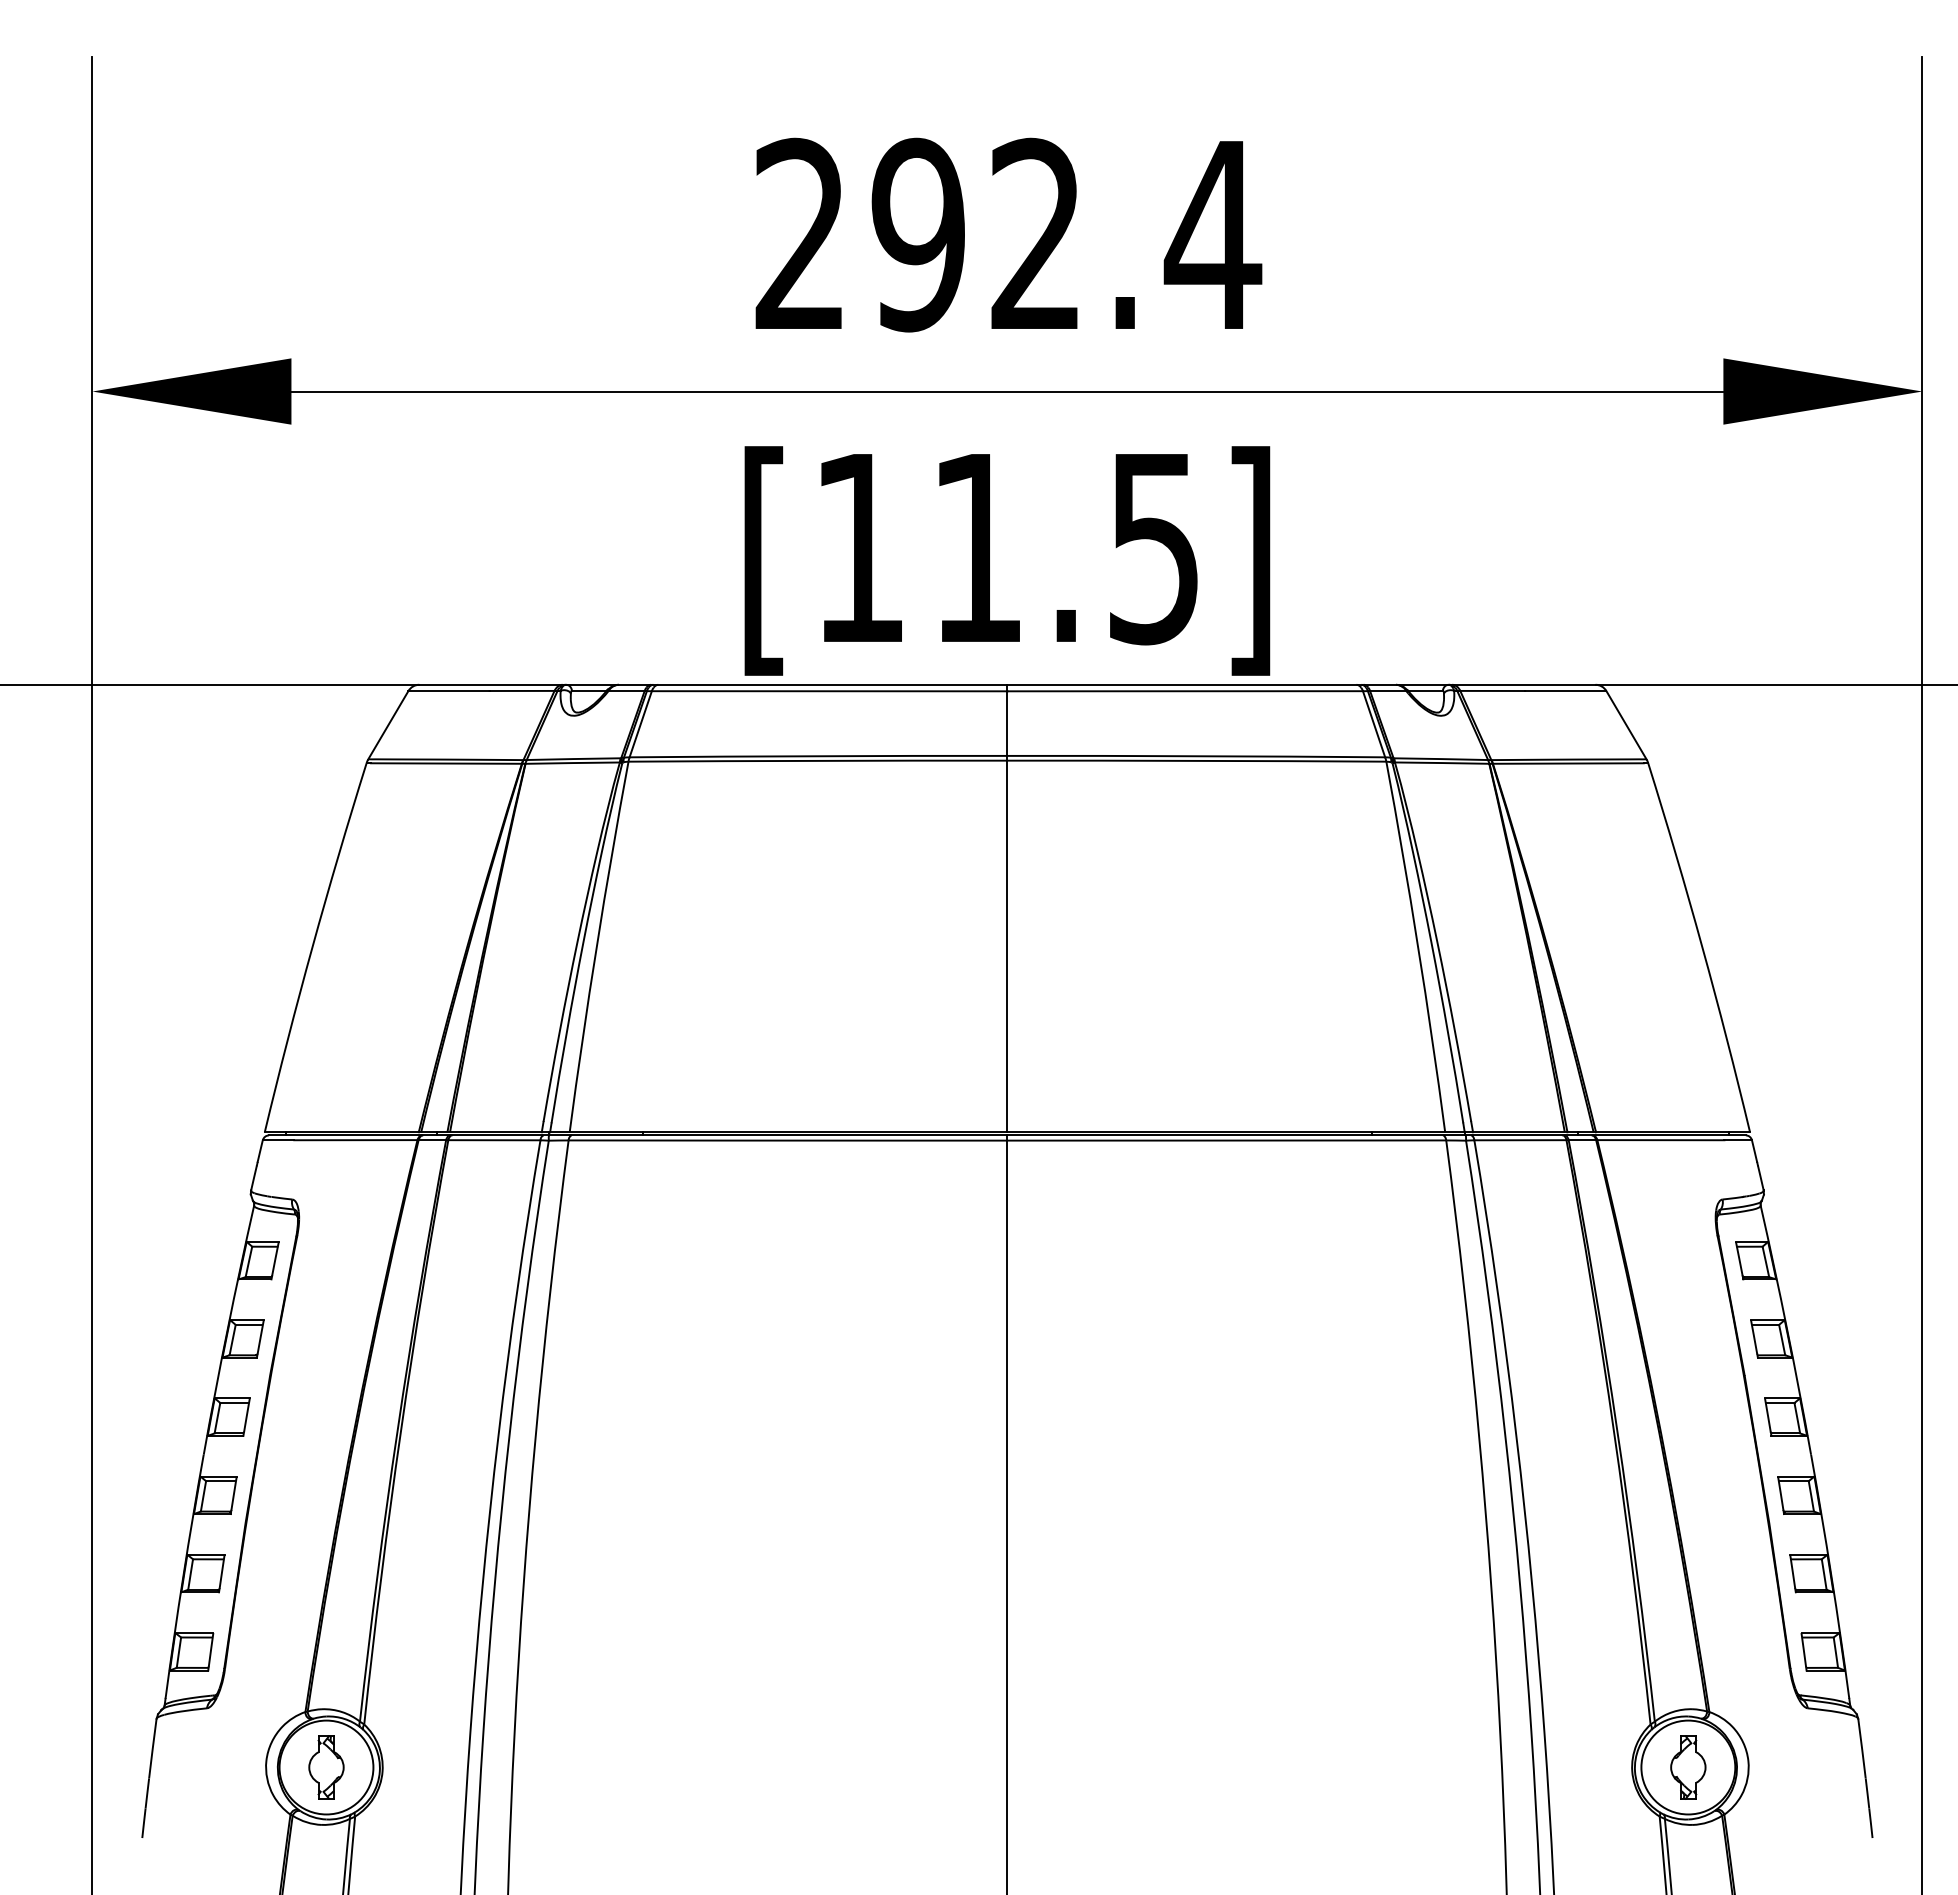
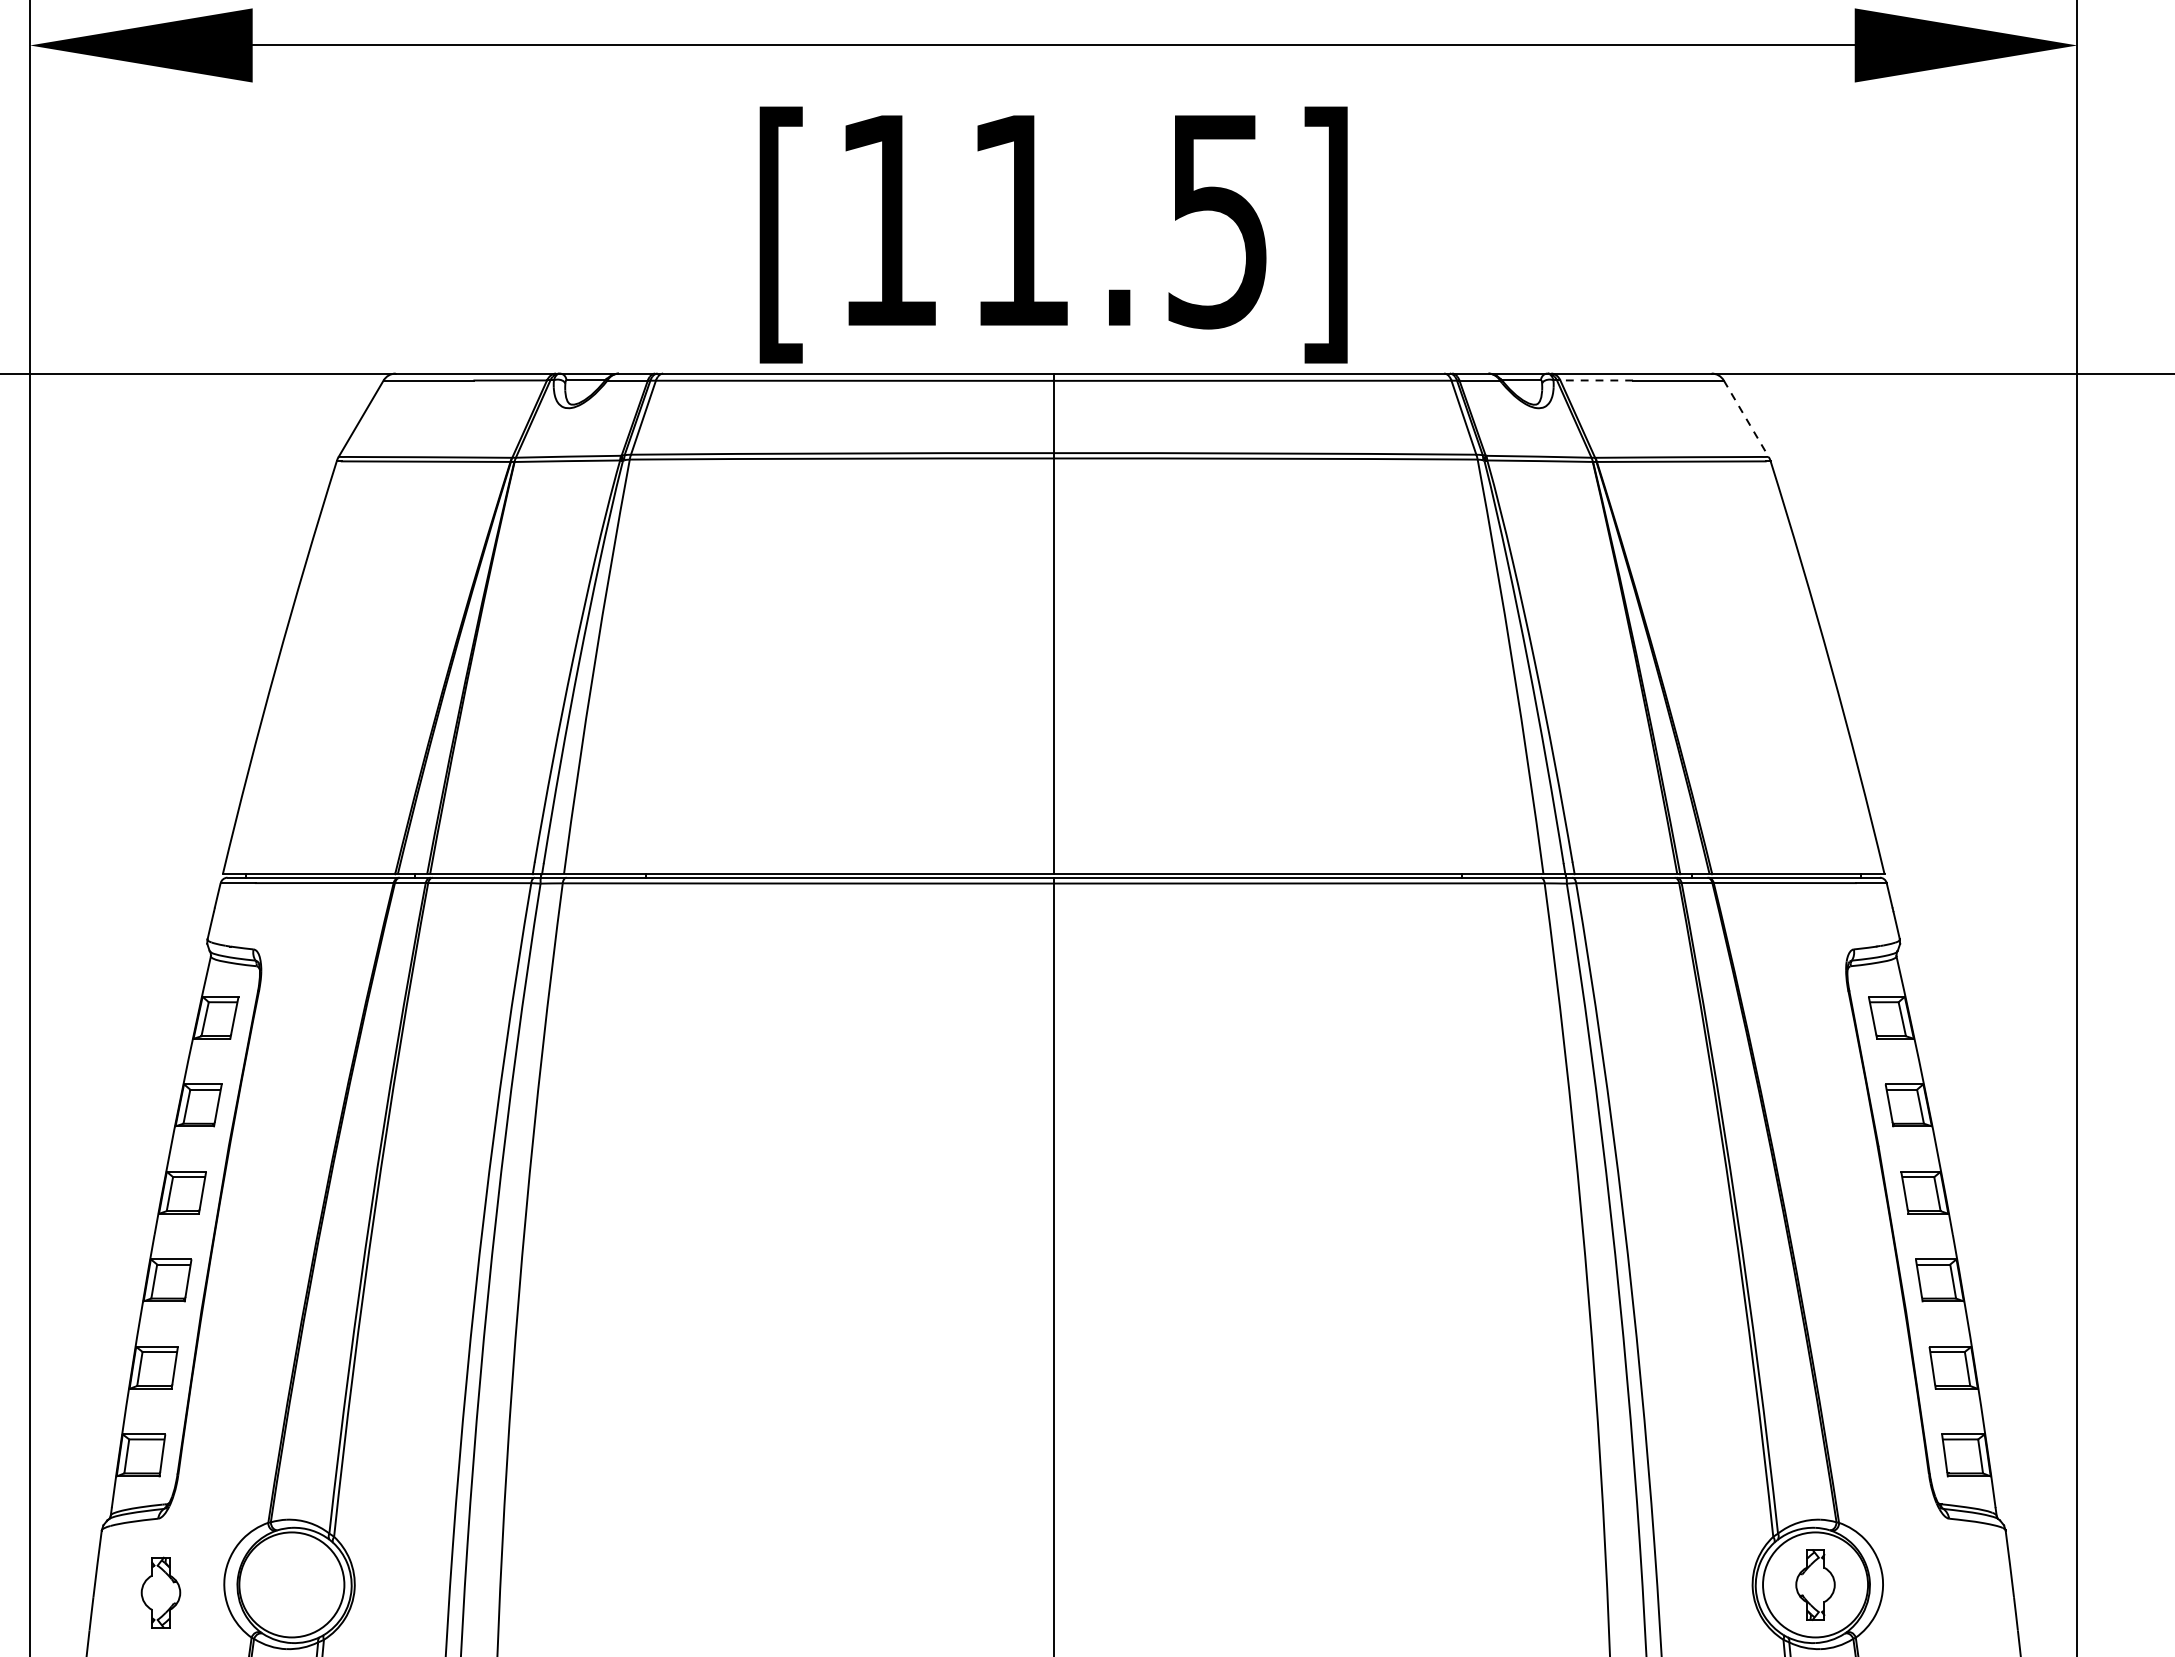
line: (1492, 690) -> (1596, 379), solid -> dashed
line: (1626, 725) -> (1746, 419), solid -> dashed
part: (326, 1767) -> (160, 1592), moved

